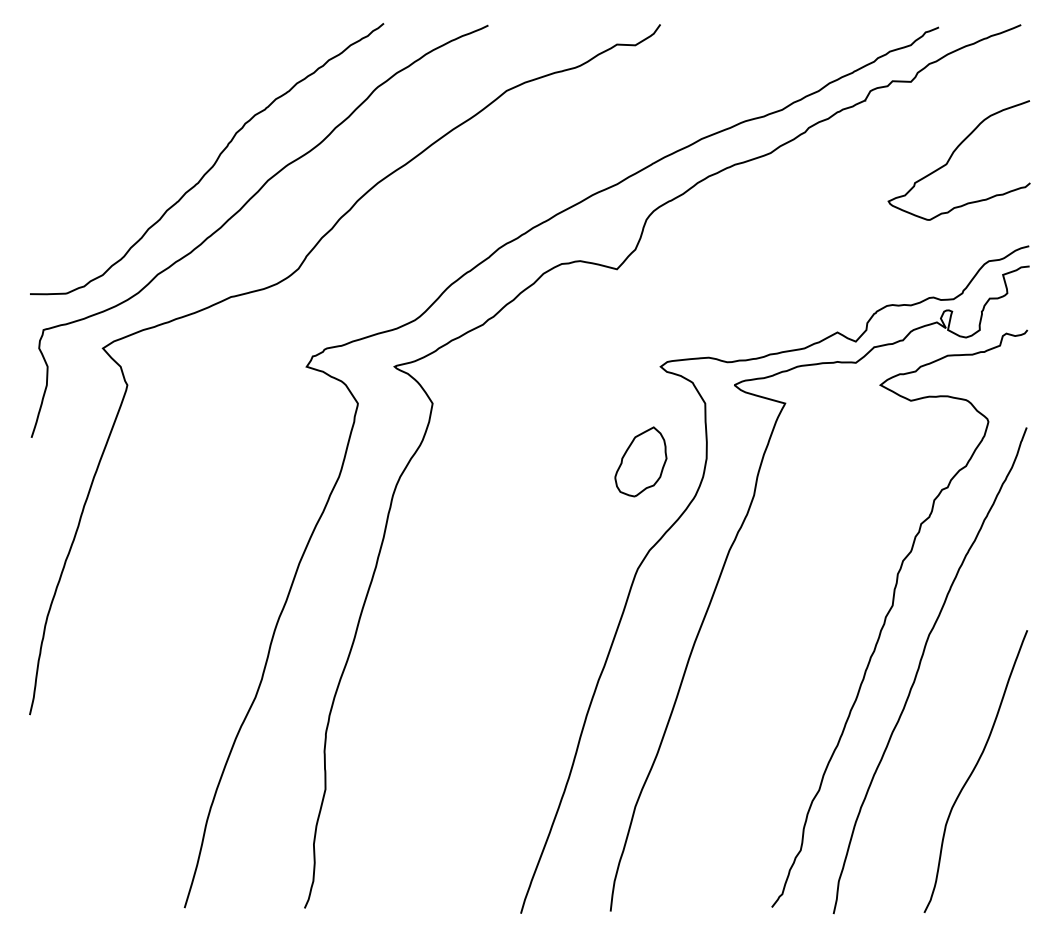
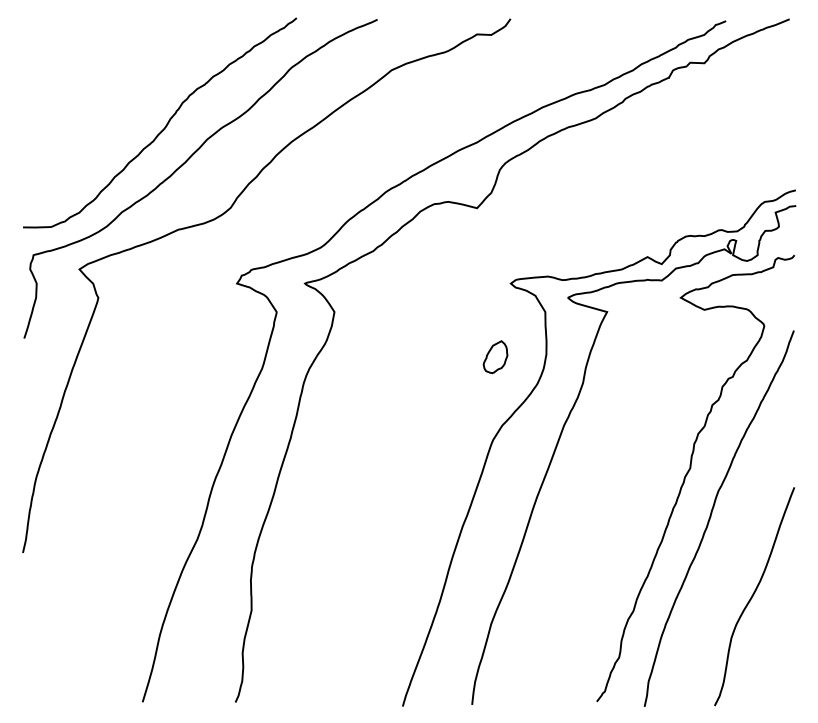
curve: (952, 156) -> (736, 120), removed
part: (640, 461) -> (495, 356), size x0.6

